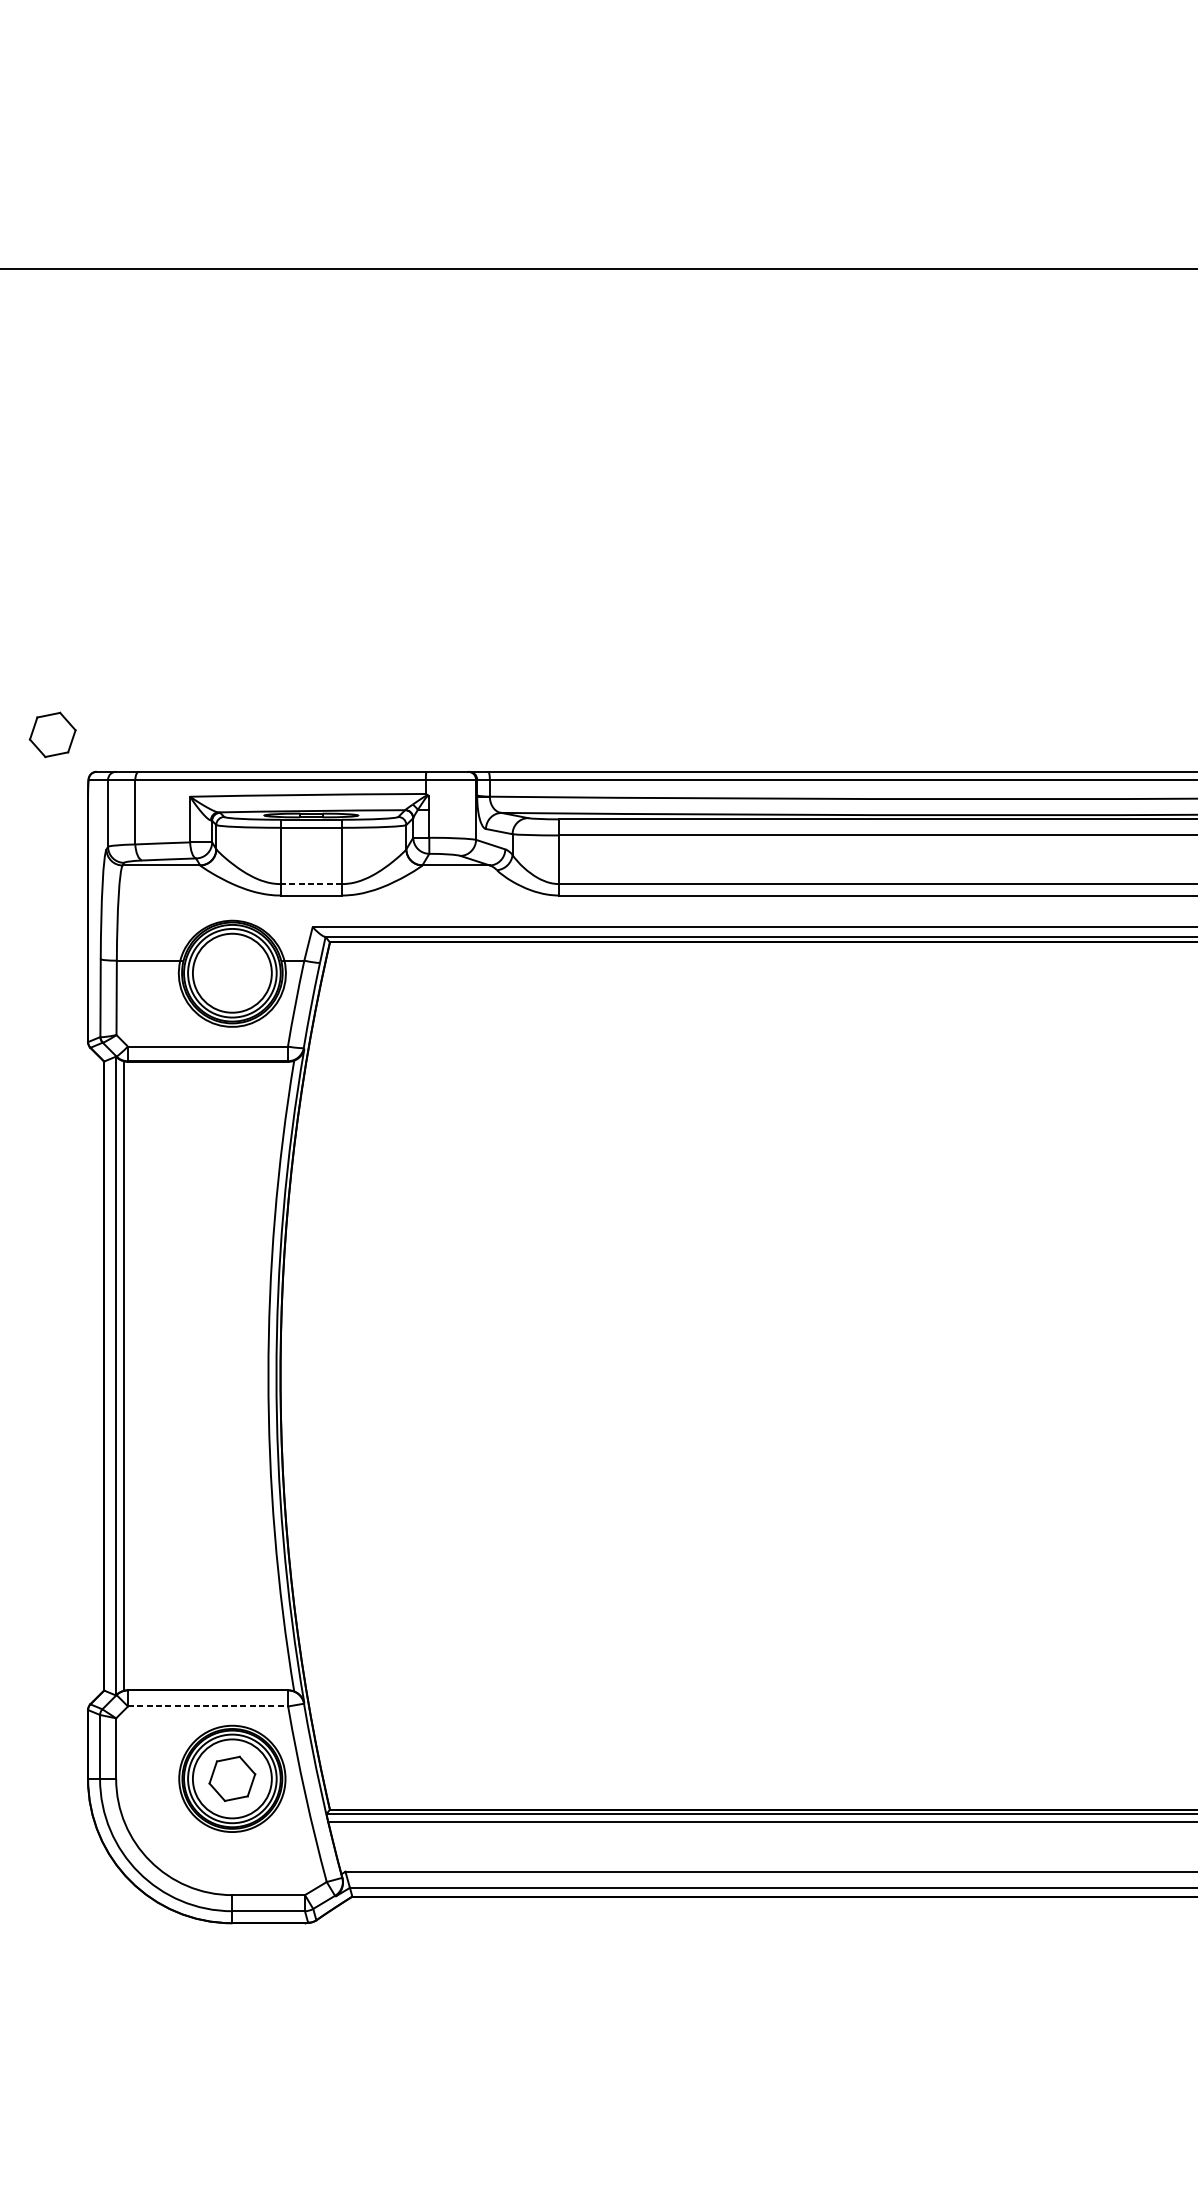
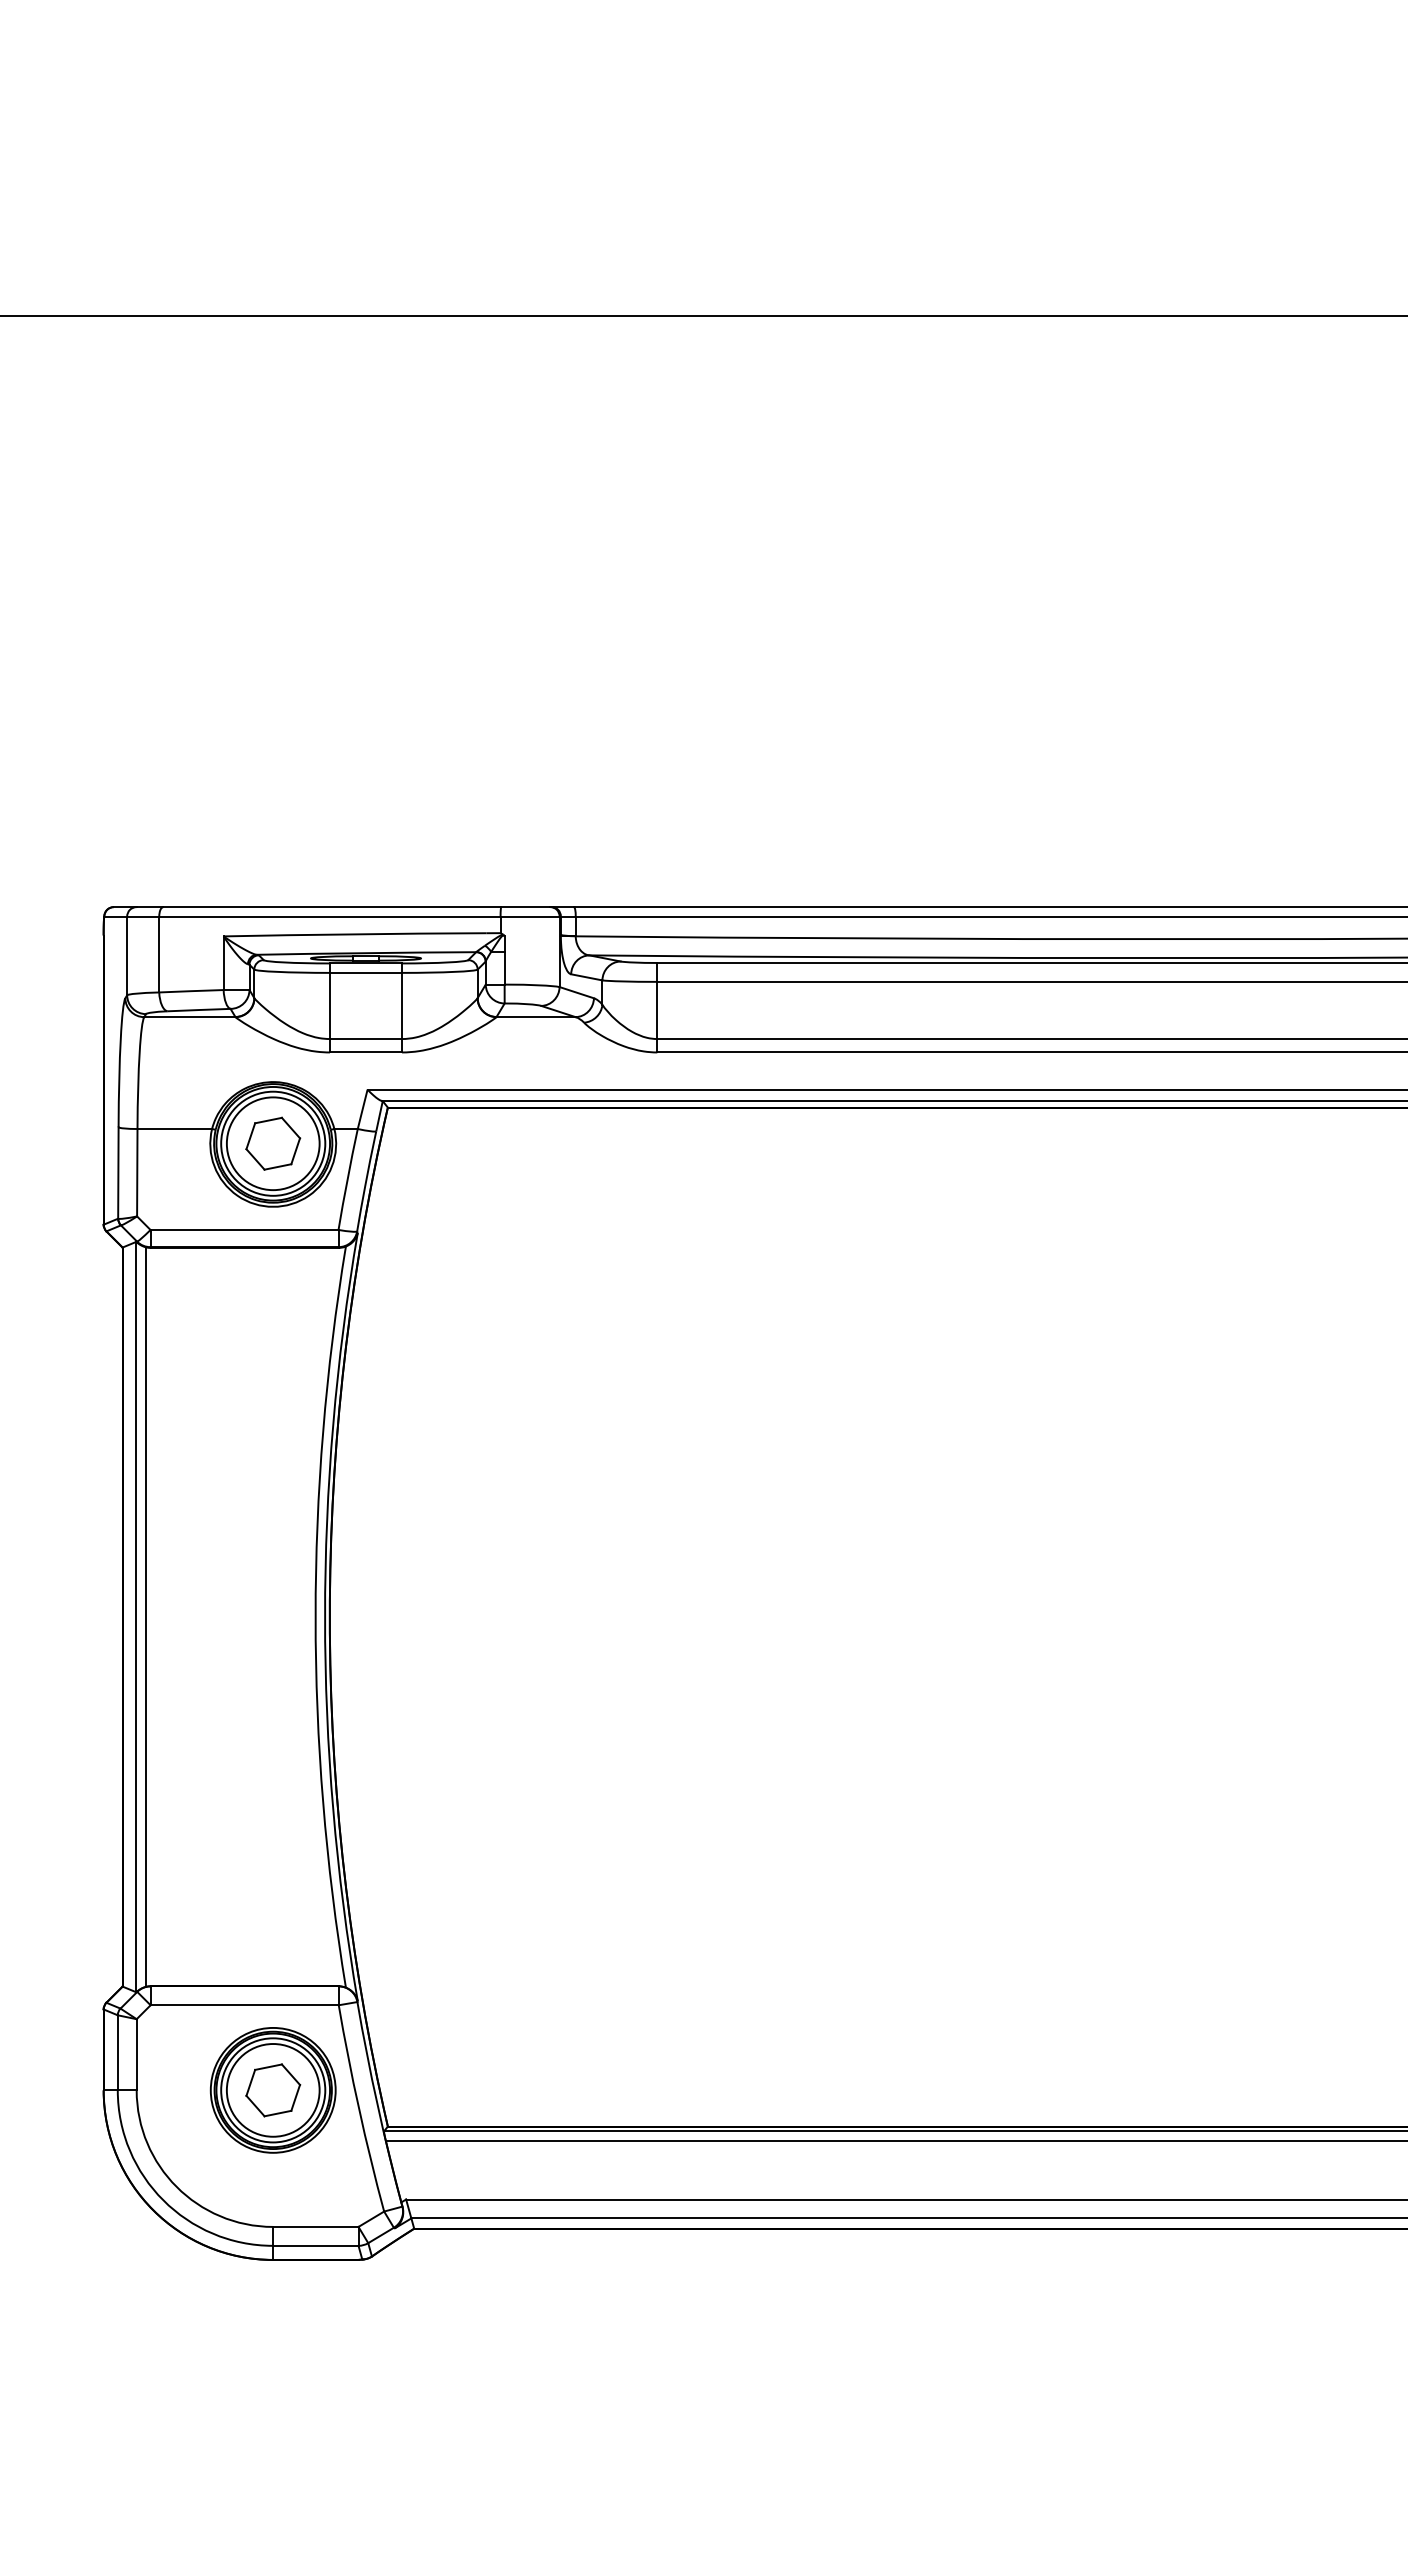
part: (53, 734) -> (273, 1143), moved
line: (310, 884) -> (365, 1039), dashed -> solid
line: (208, 1706) -> (245, 2005), dashed -> solid

